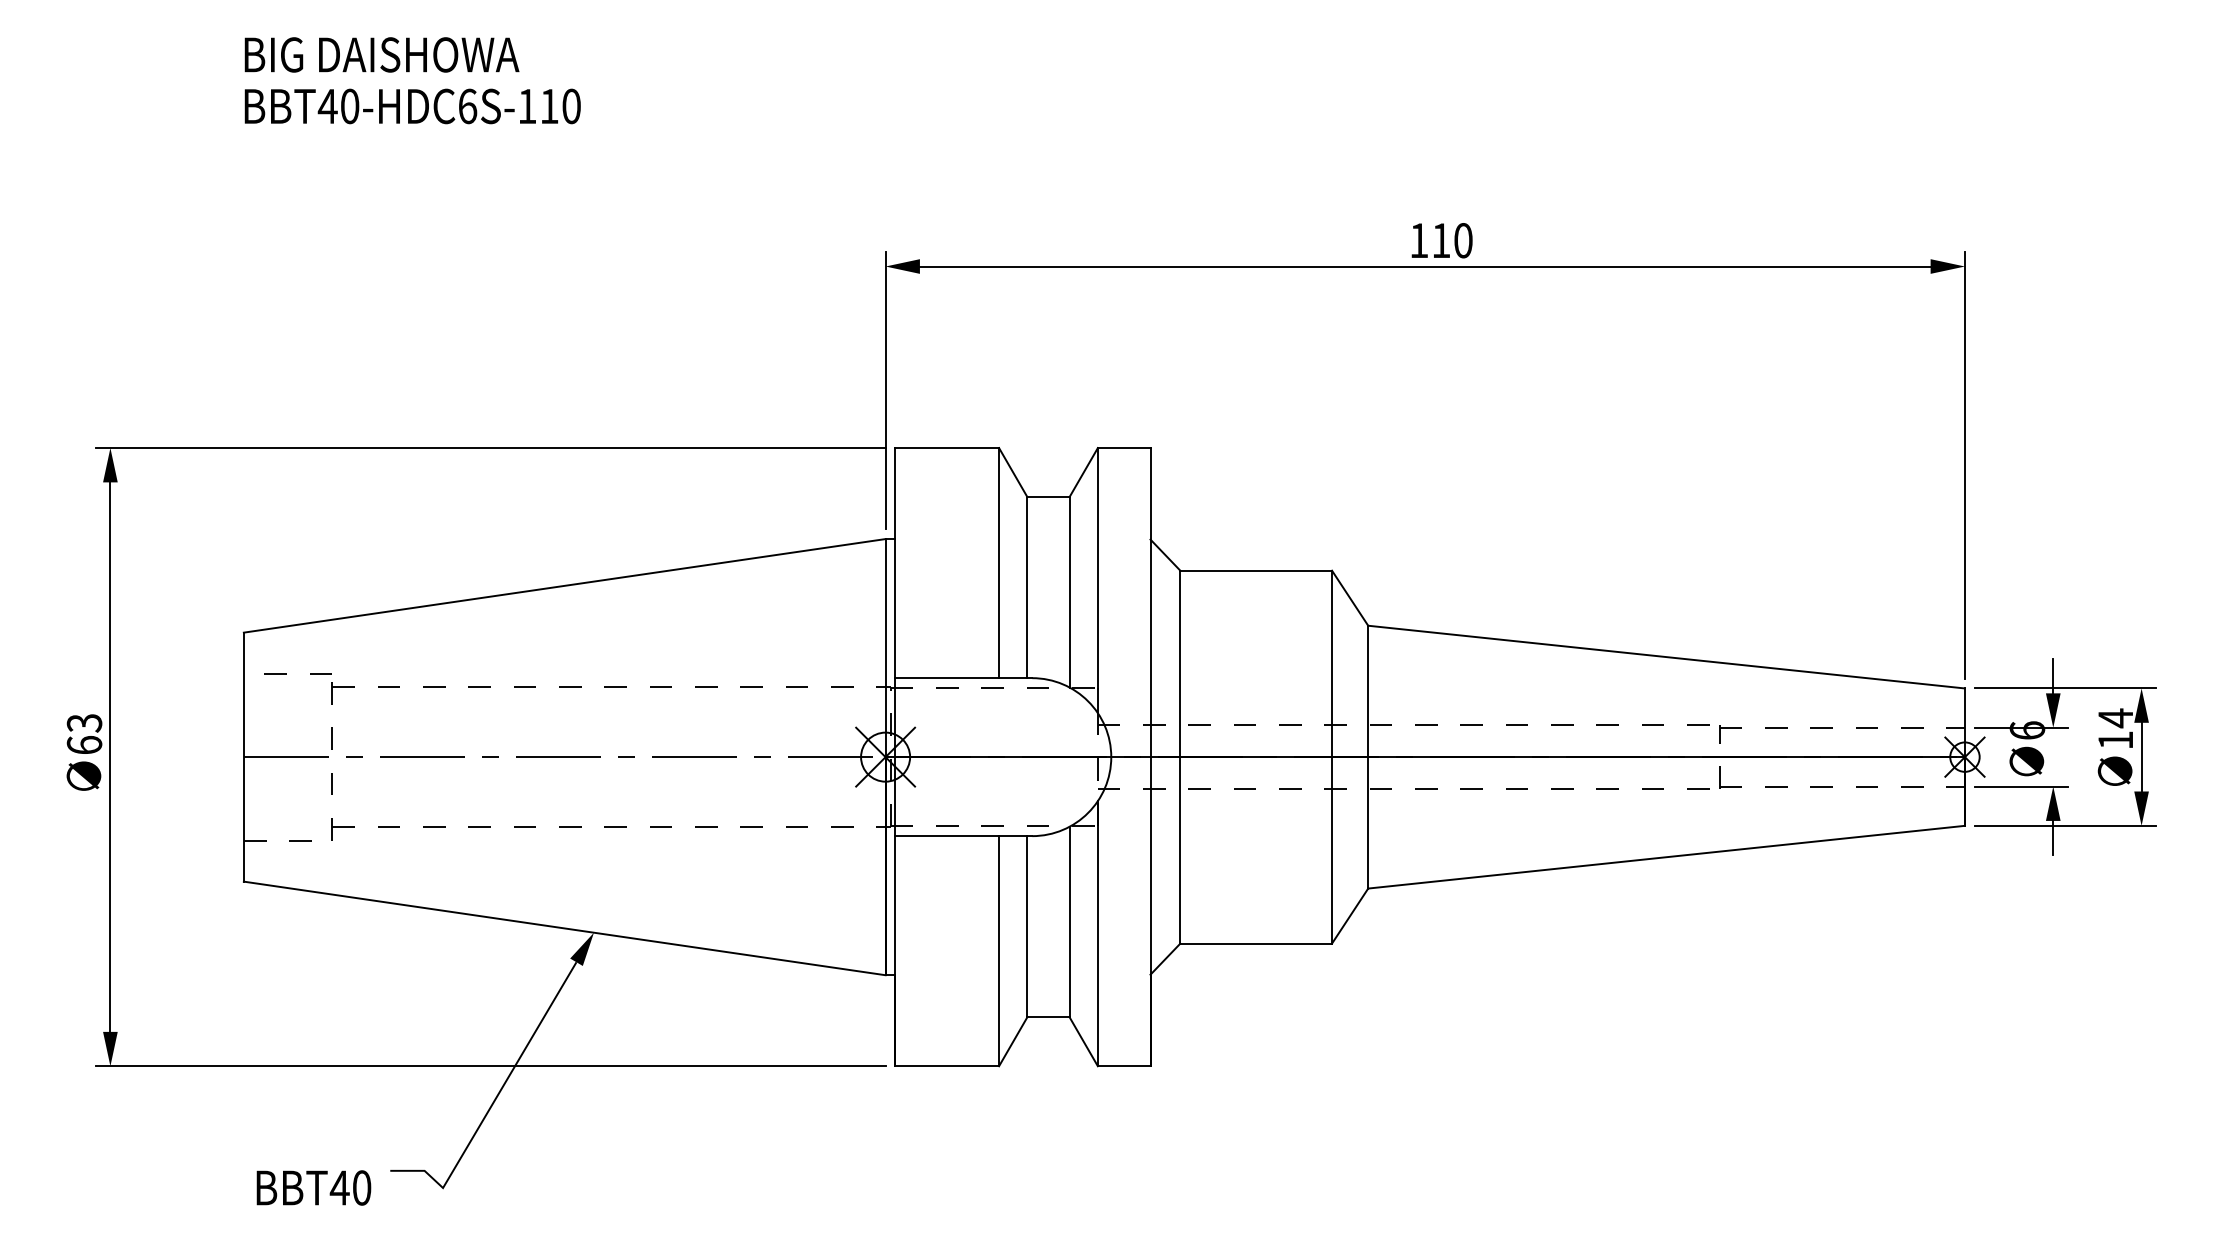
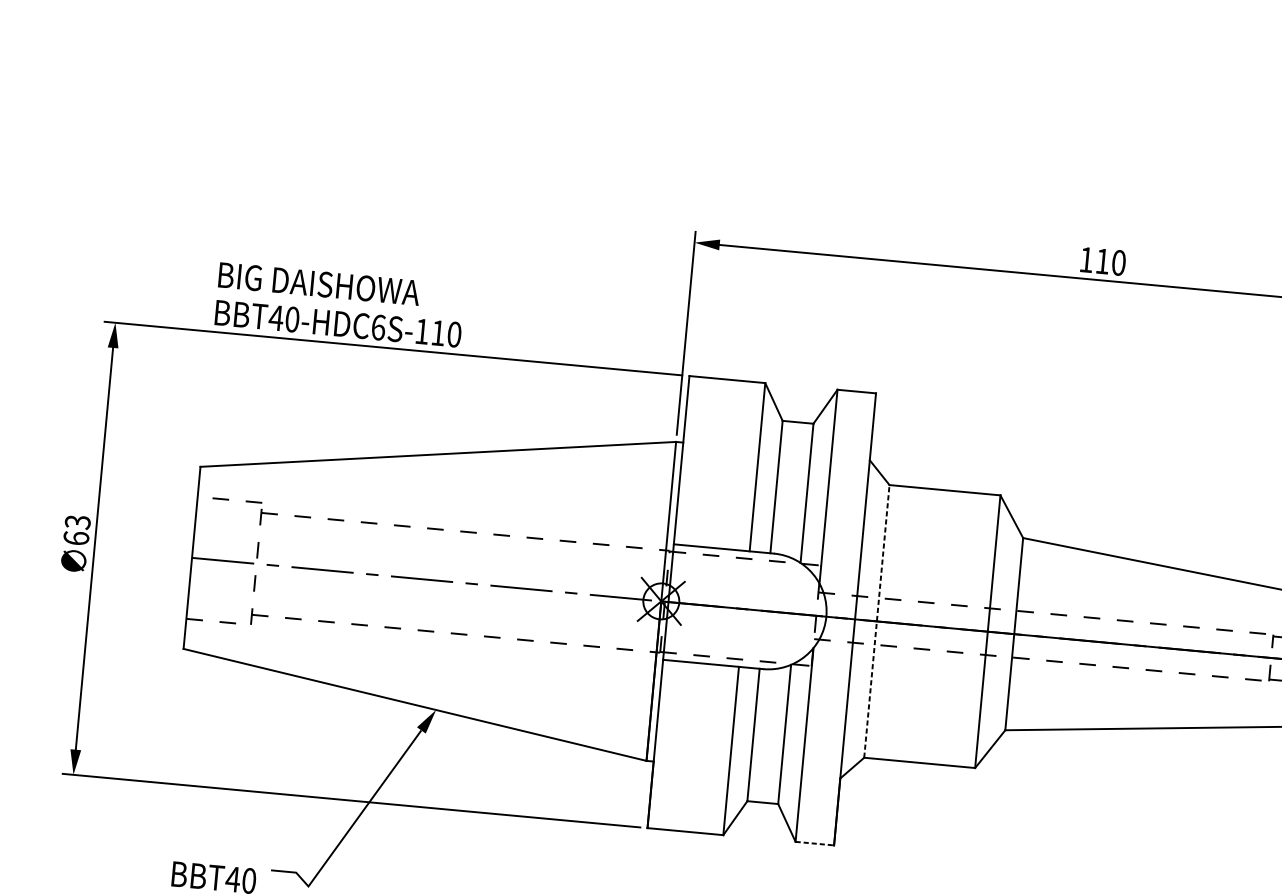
text: (412, 80) -> (339, 304), moved
line: (1180, 756) -> (877, 620), solid -> dashed
line: (1124, 1066) -> (815, 843), solid -> dashed

